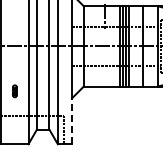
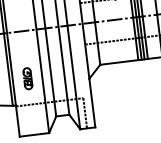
part: (14, 91) -> (27, 79), size x1.67
line: (72, 121) -> (92, 103), dashed -> solid

